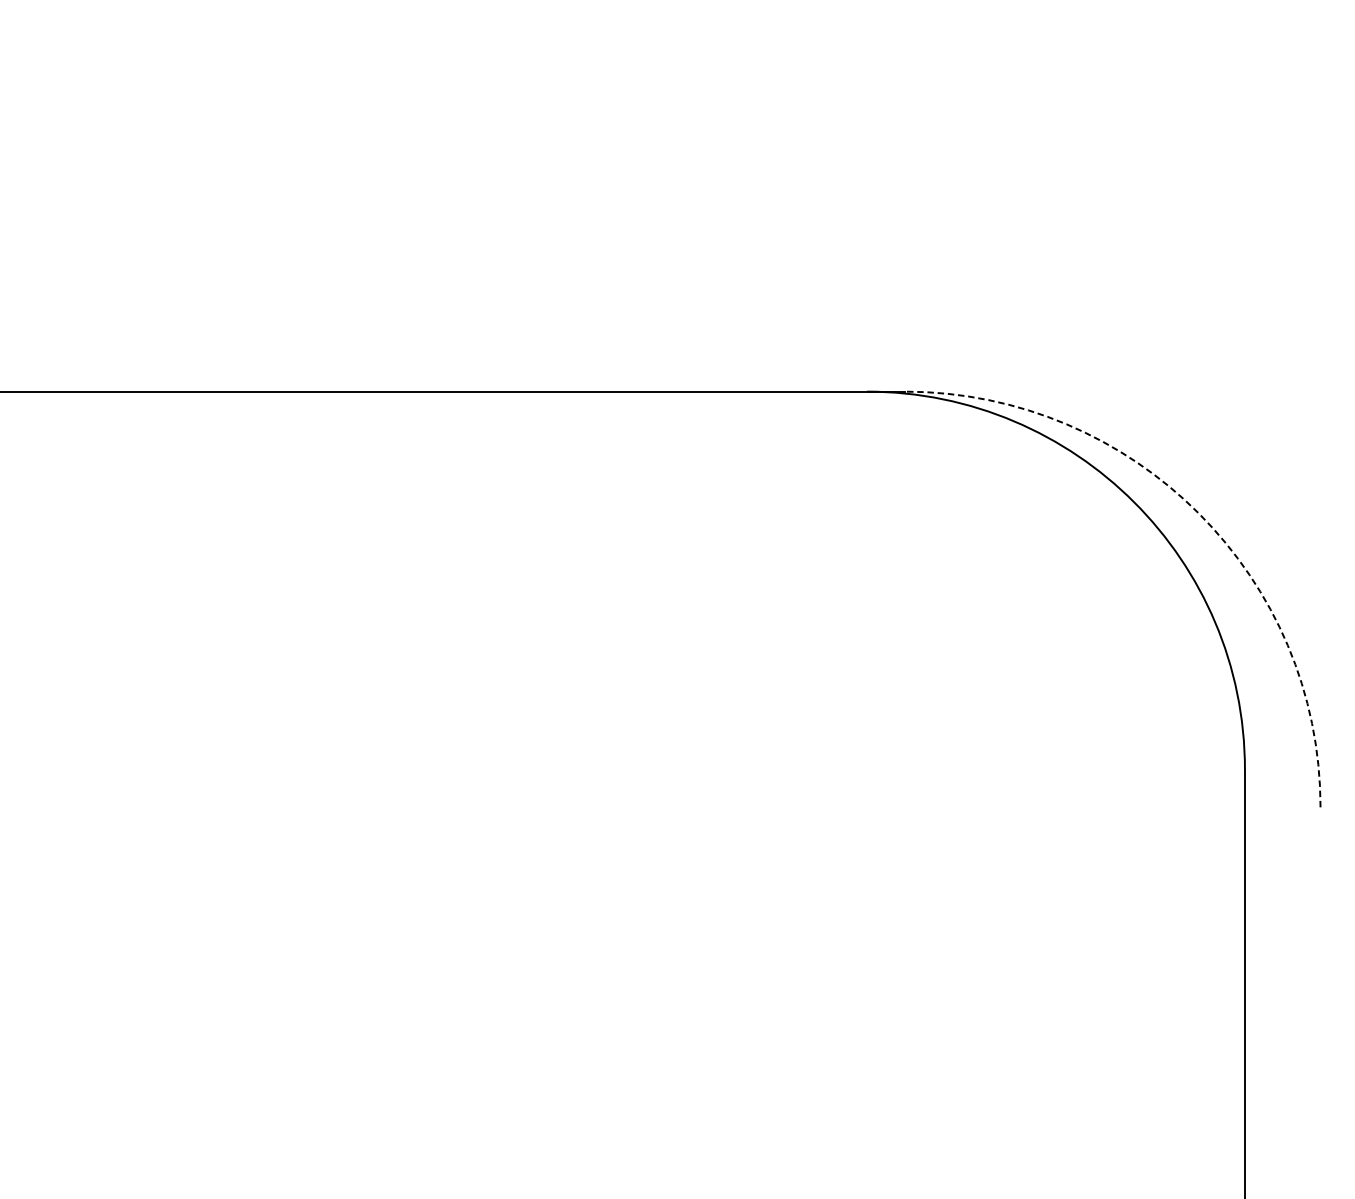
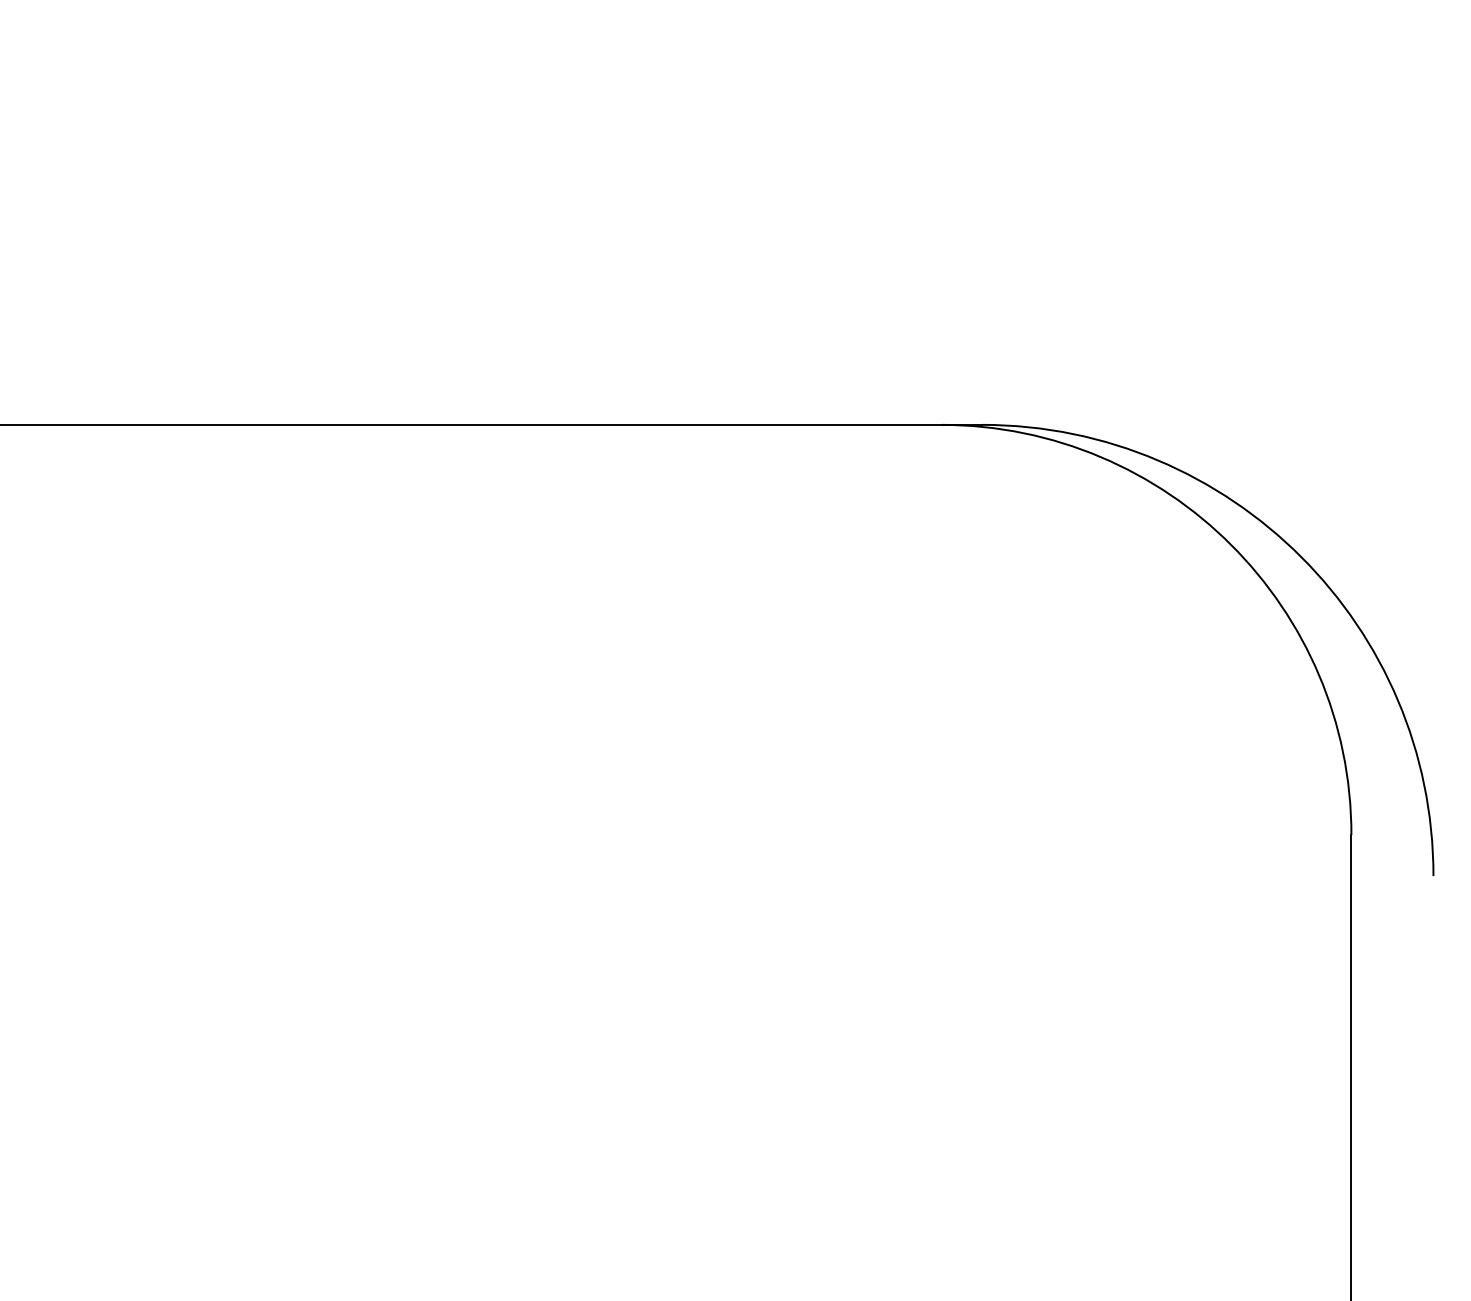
arc: (1198, 513) -> (1301, 557), dashed -> solid

